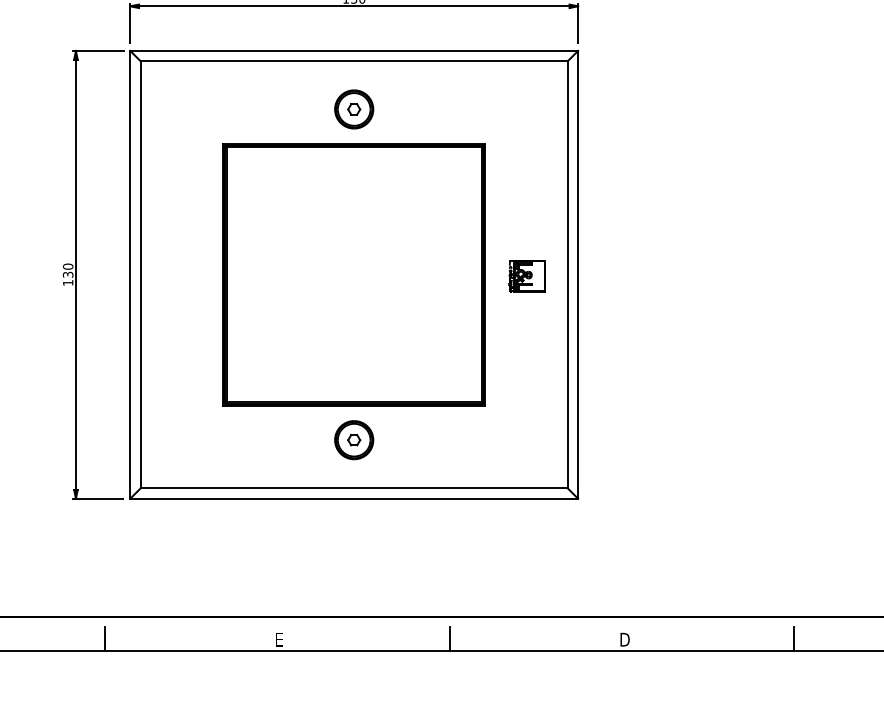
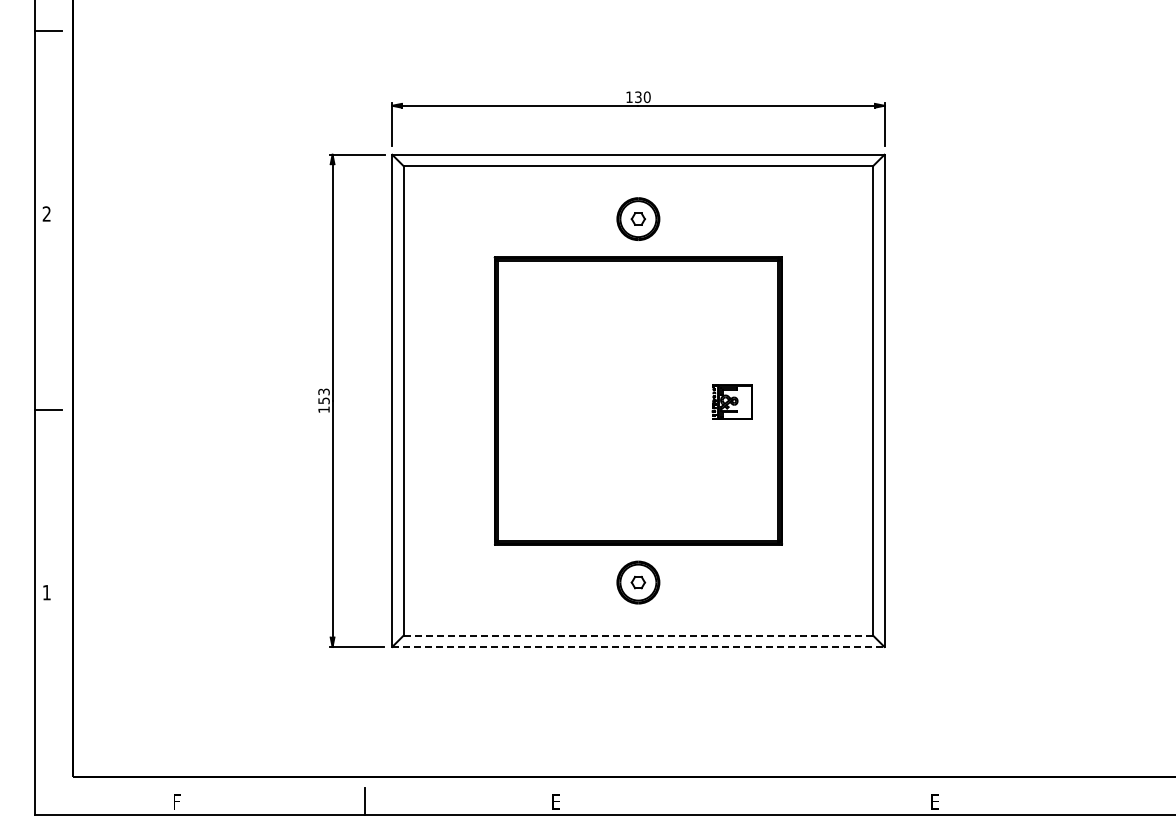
text: (67, 269) -> (323, 395), 130 -> 153
part: (526, 275) -> (731, 401), moved
line: (354, 488) -> (638, 635), solid -> dashed
line: (354, 498) -> (638, 646), solid -> dashed
line: (449, 639) -> (743, 801), removed
text: (625, 639) -> (936, 801), D -> E
line: (793, 639) -> (1121, 801), removed

